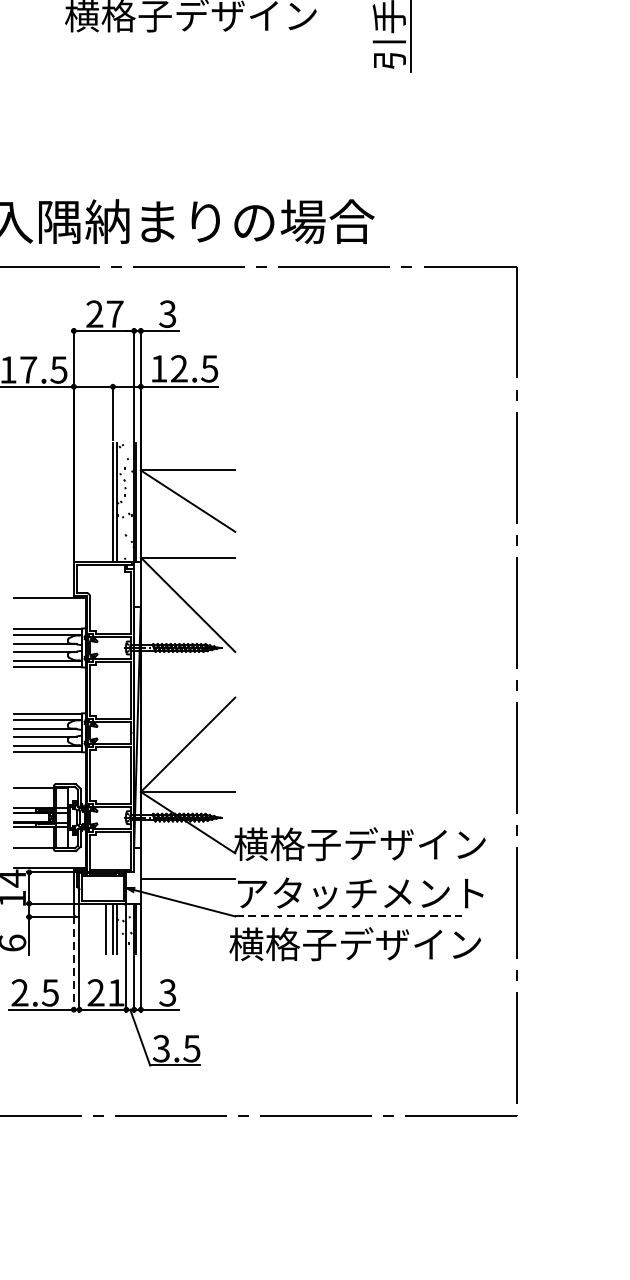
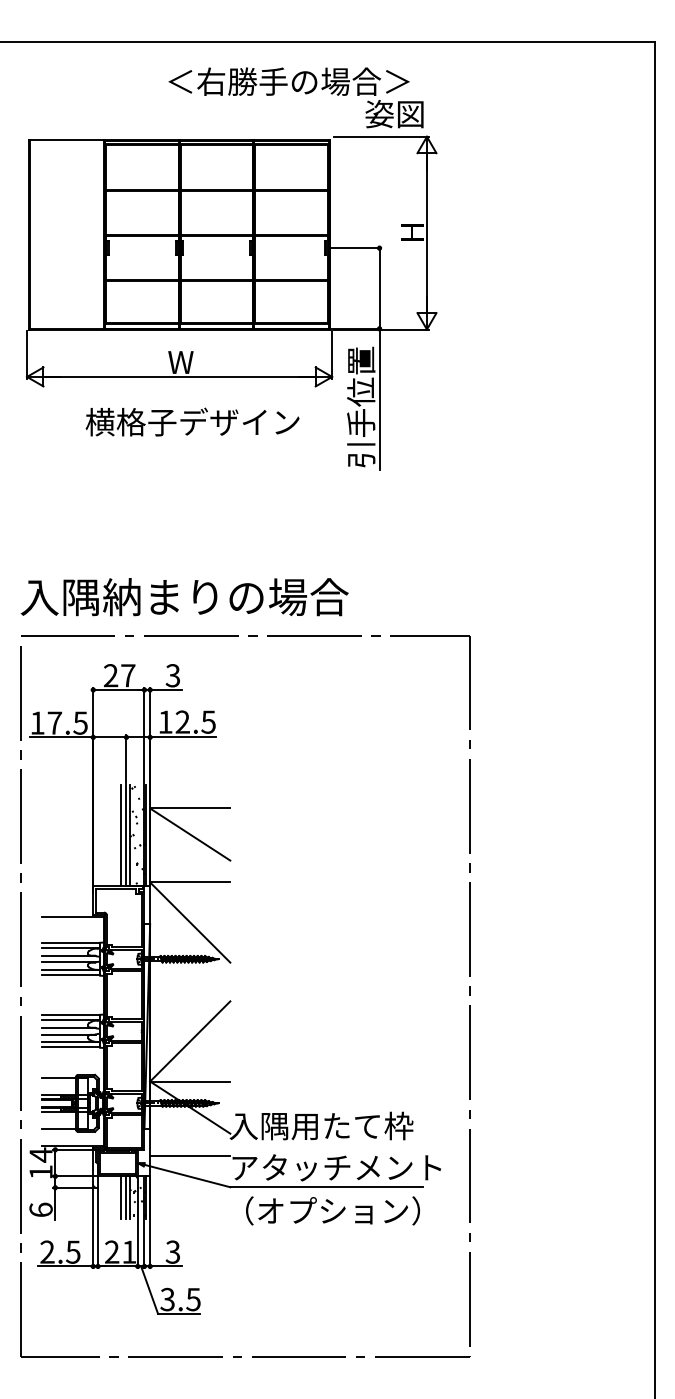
line: (105, 502) -> (120, 835), added
text: (359, 843) -> (335, 1125), 横格子デザイン -> 入隅用たて枠
line: (349, 916) -> (327, 1187), dashed -> solid
text: (355, 943) -> (332, 1210), 横格子デザイン -> （オプション）
line: (74, 963) -> (93, 1227), dashed -> solid

